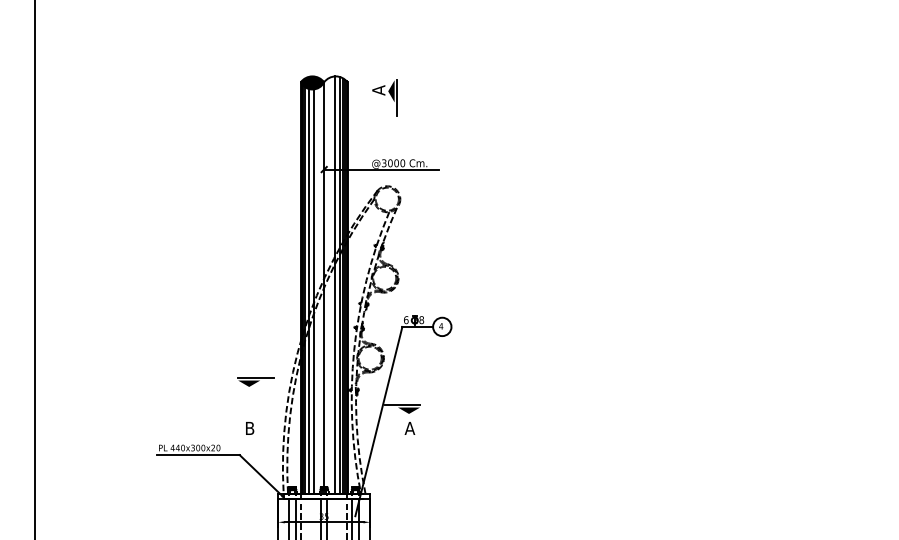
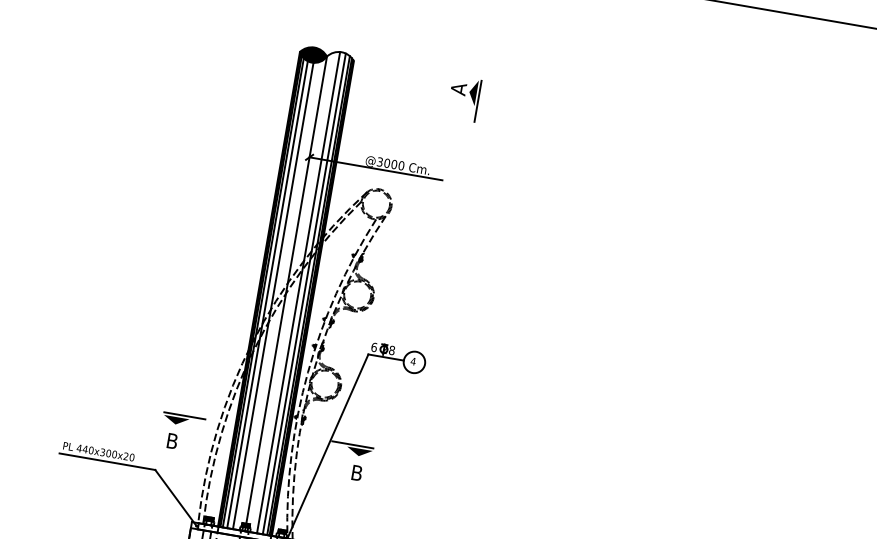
part: (384, 97) -> (463, 98), moved
part: (255, 381) -> (183, 419), moved
text: (409, 427) -> (356, 471), A -> B

